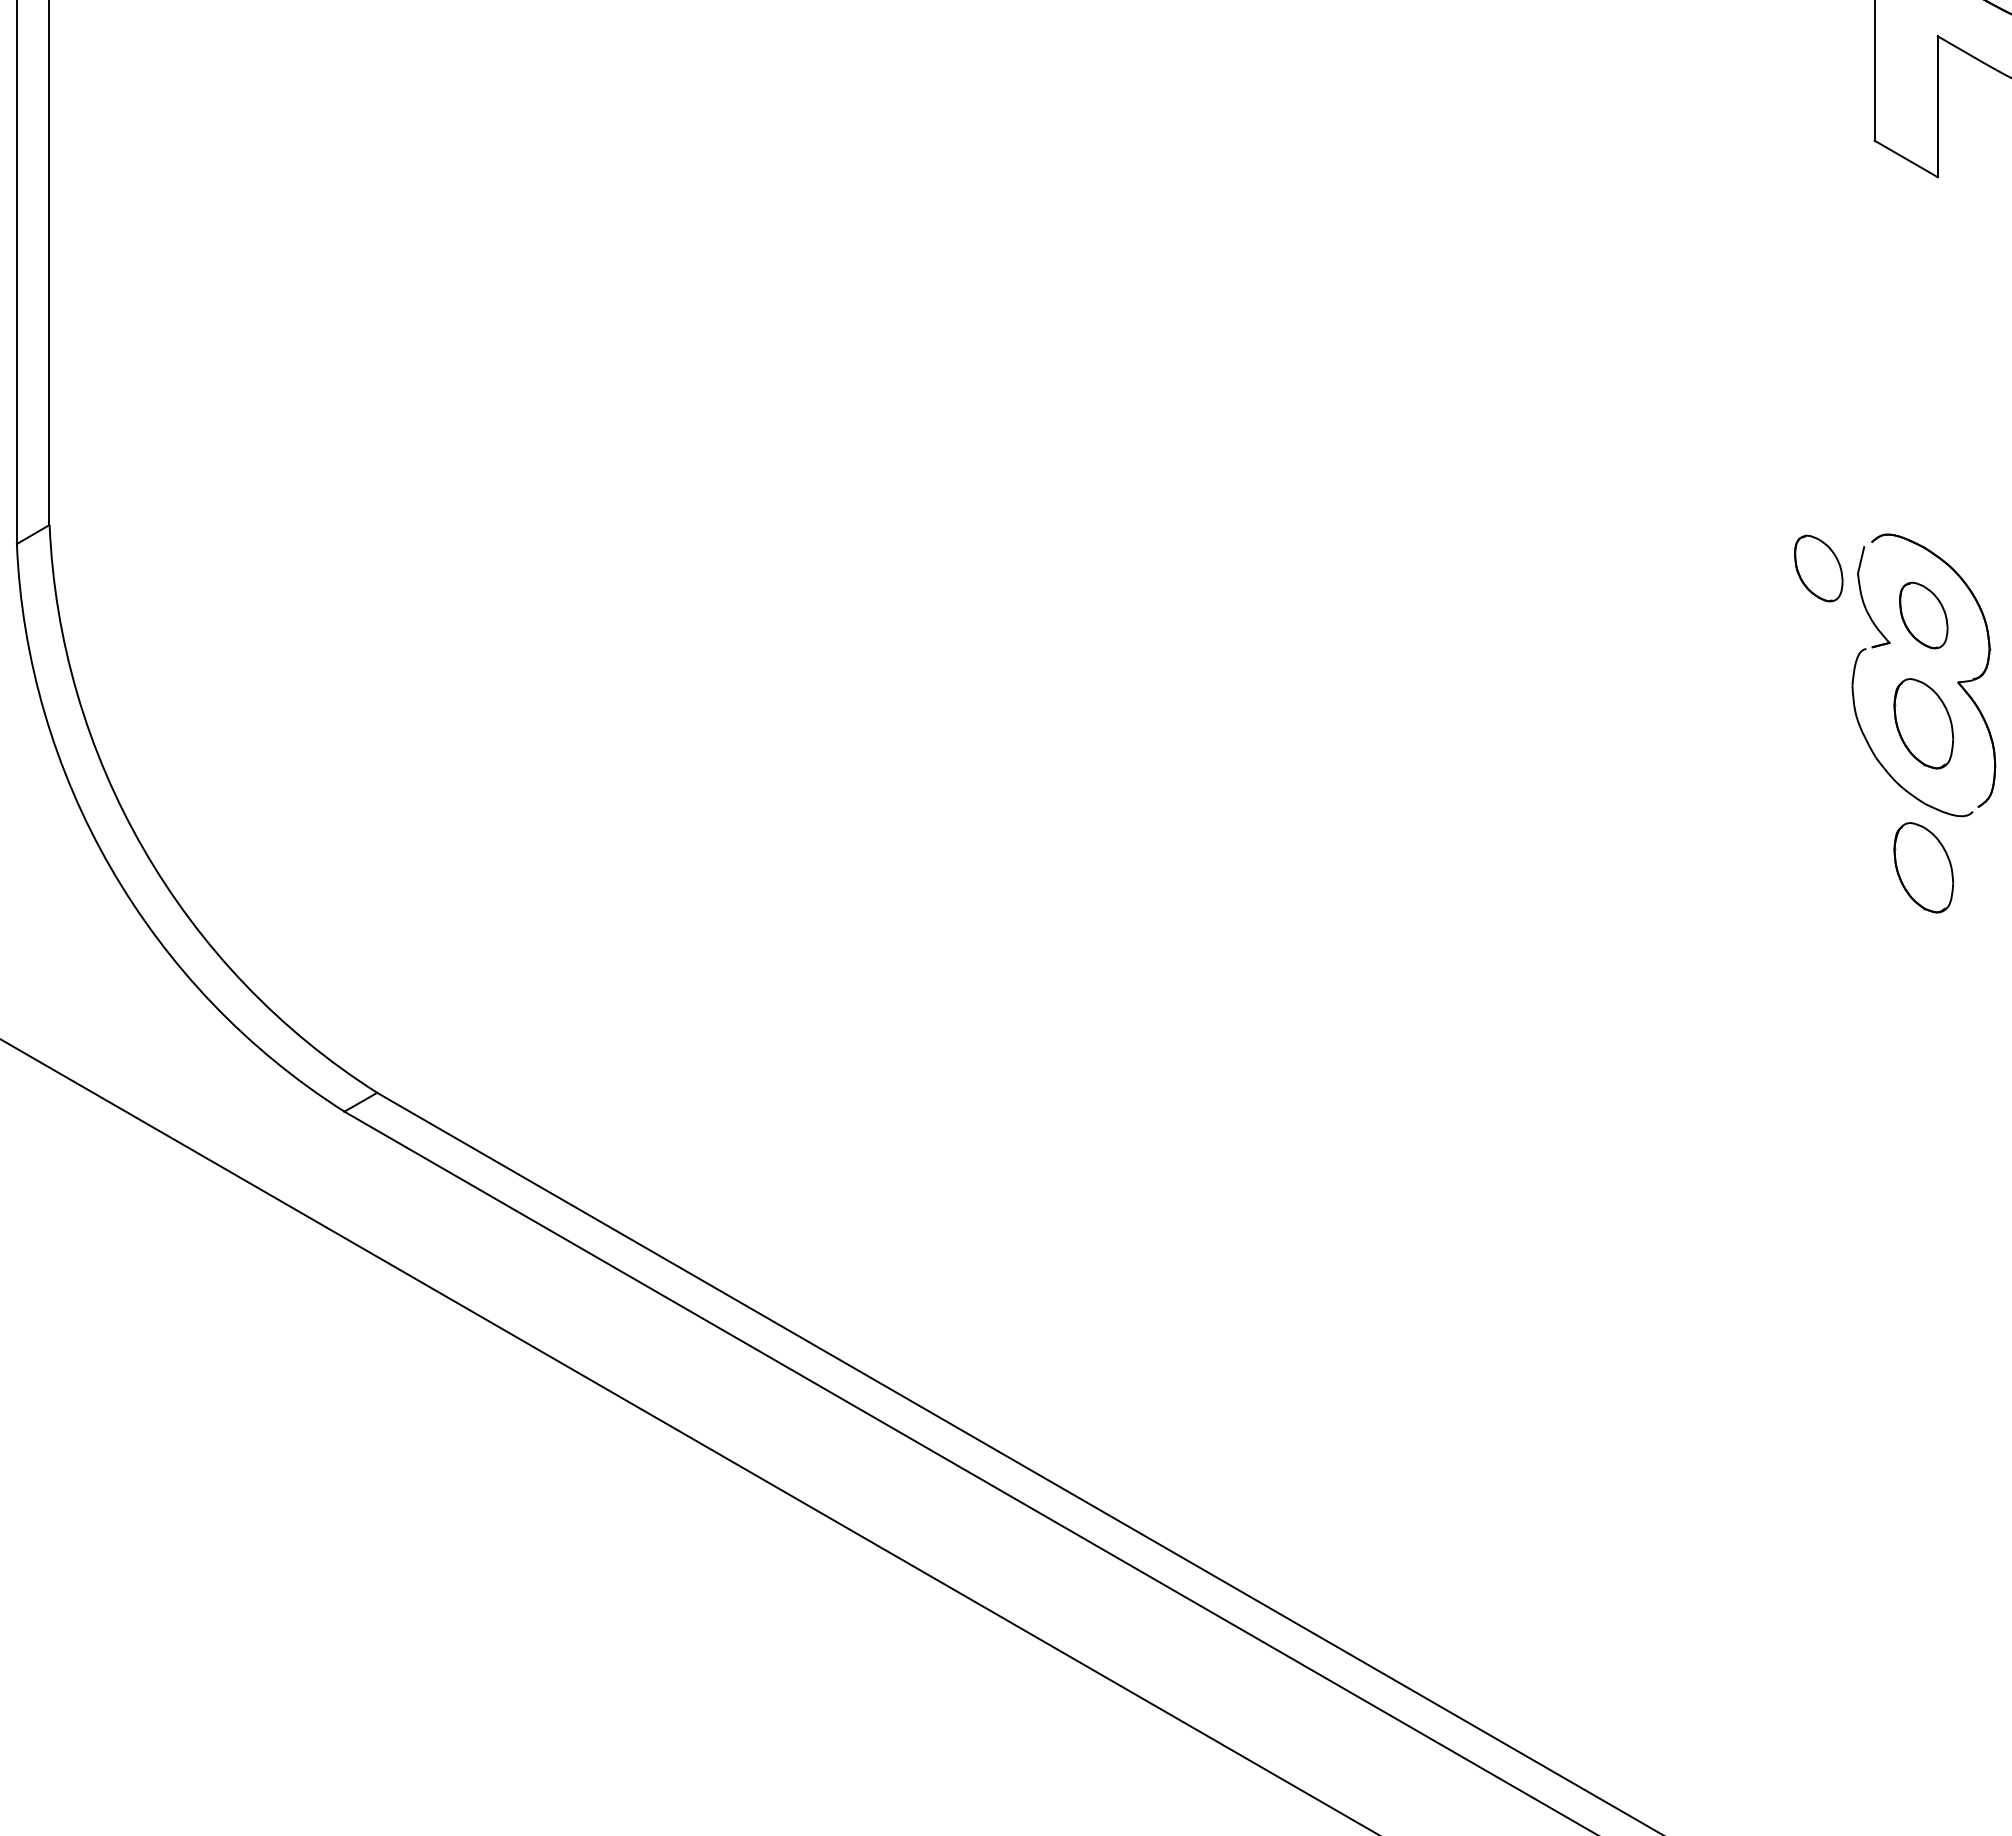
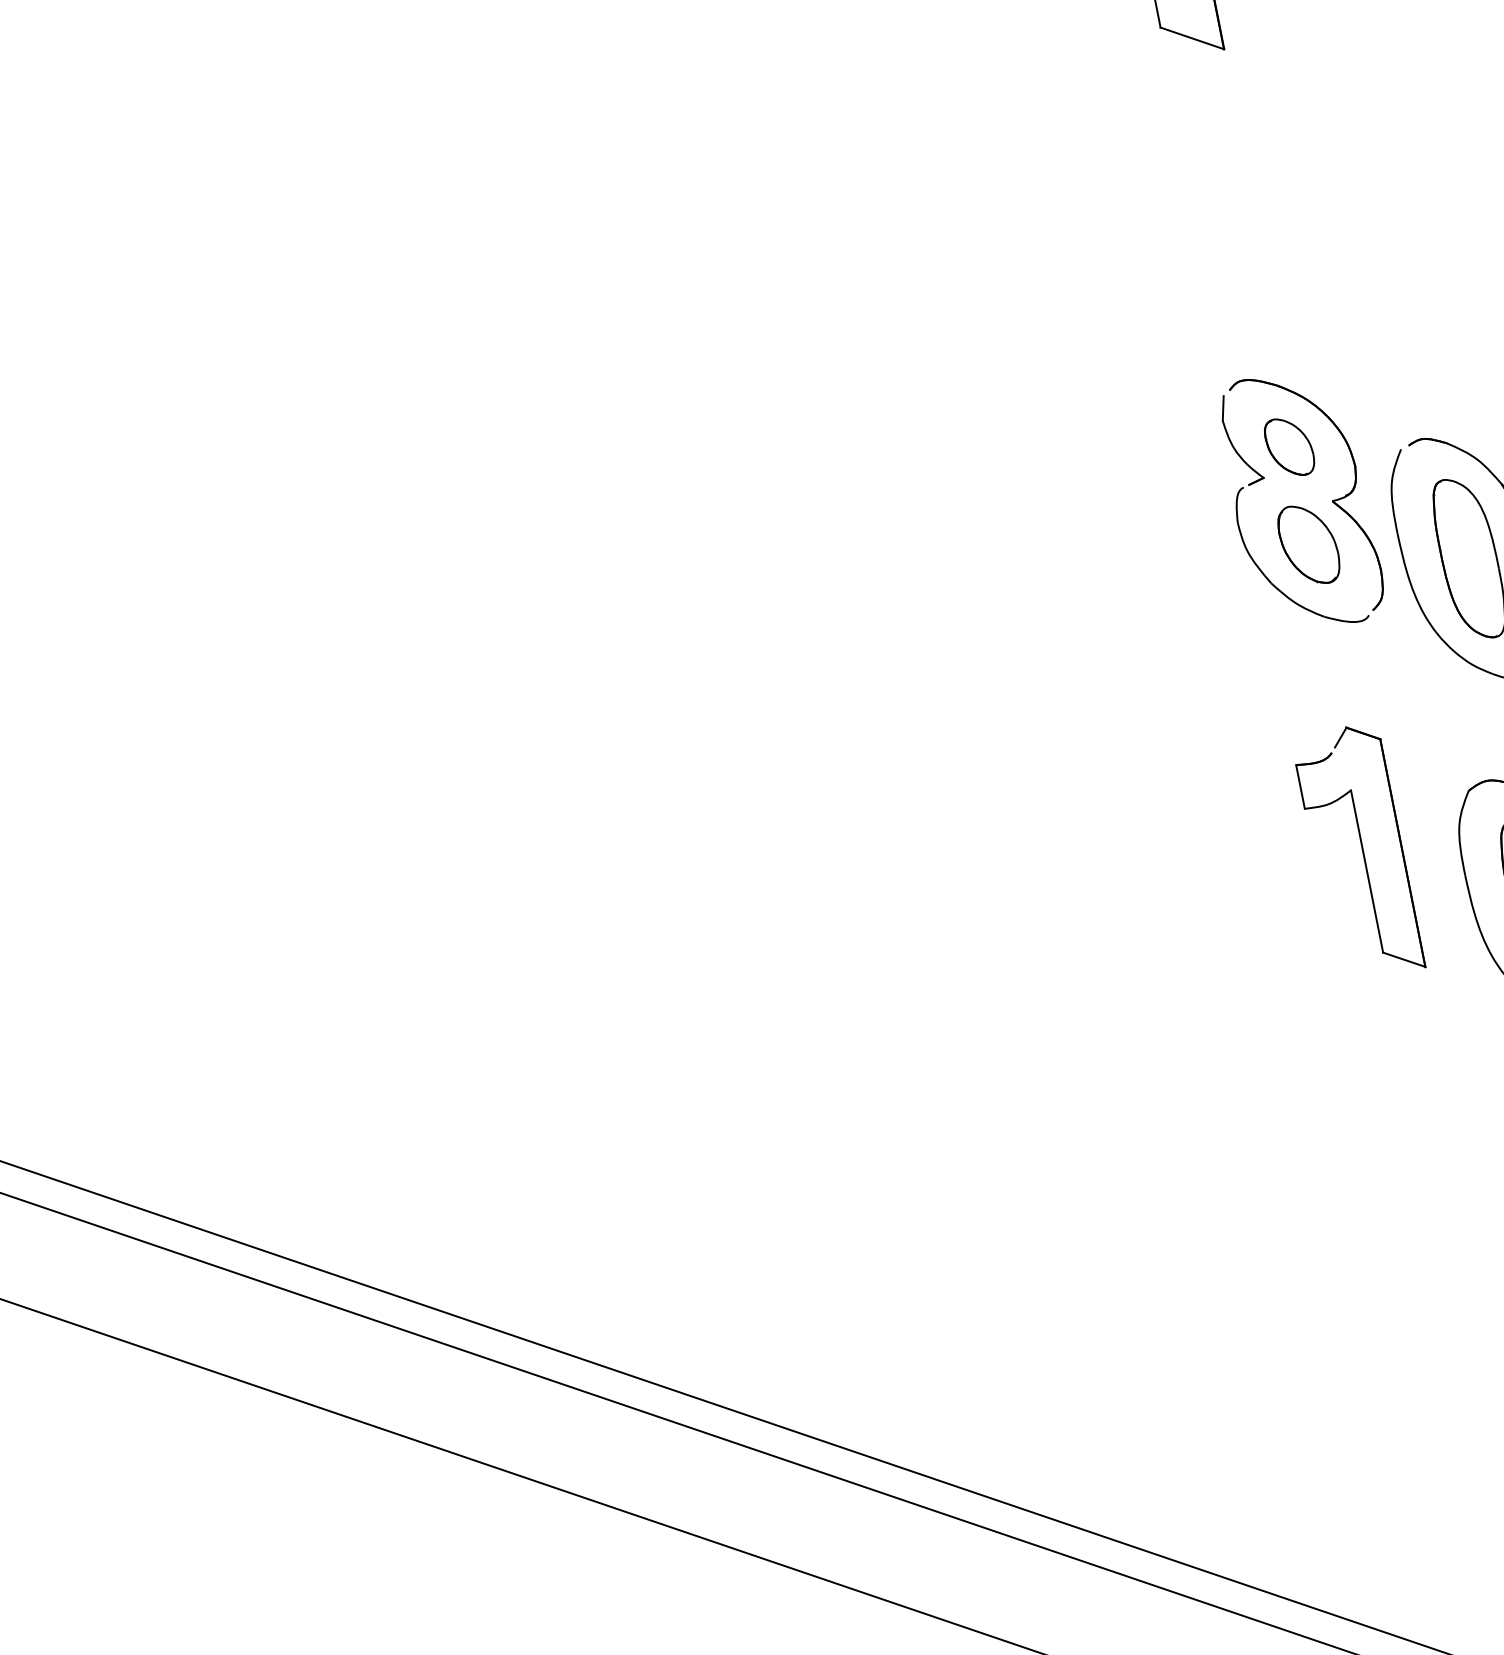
part: (1818, 568) -> (1186, 423), removed
part: (1923, 867) -> (1334, 674), removed
part: (1911, 1062) -> (1358, 852), added

